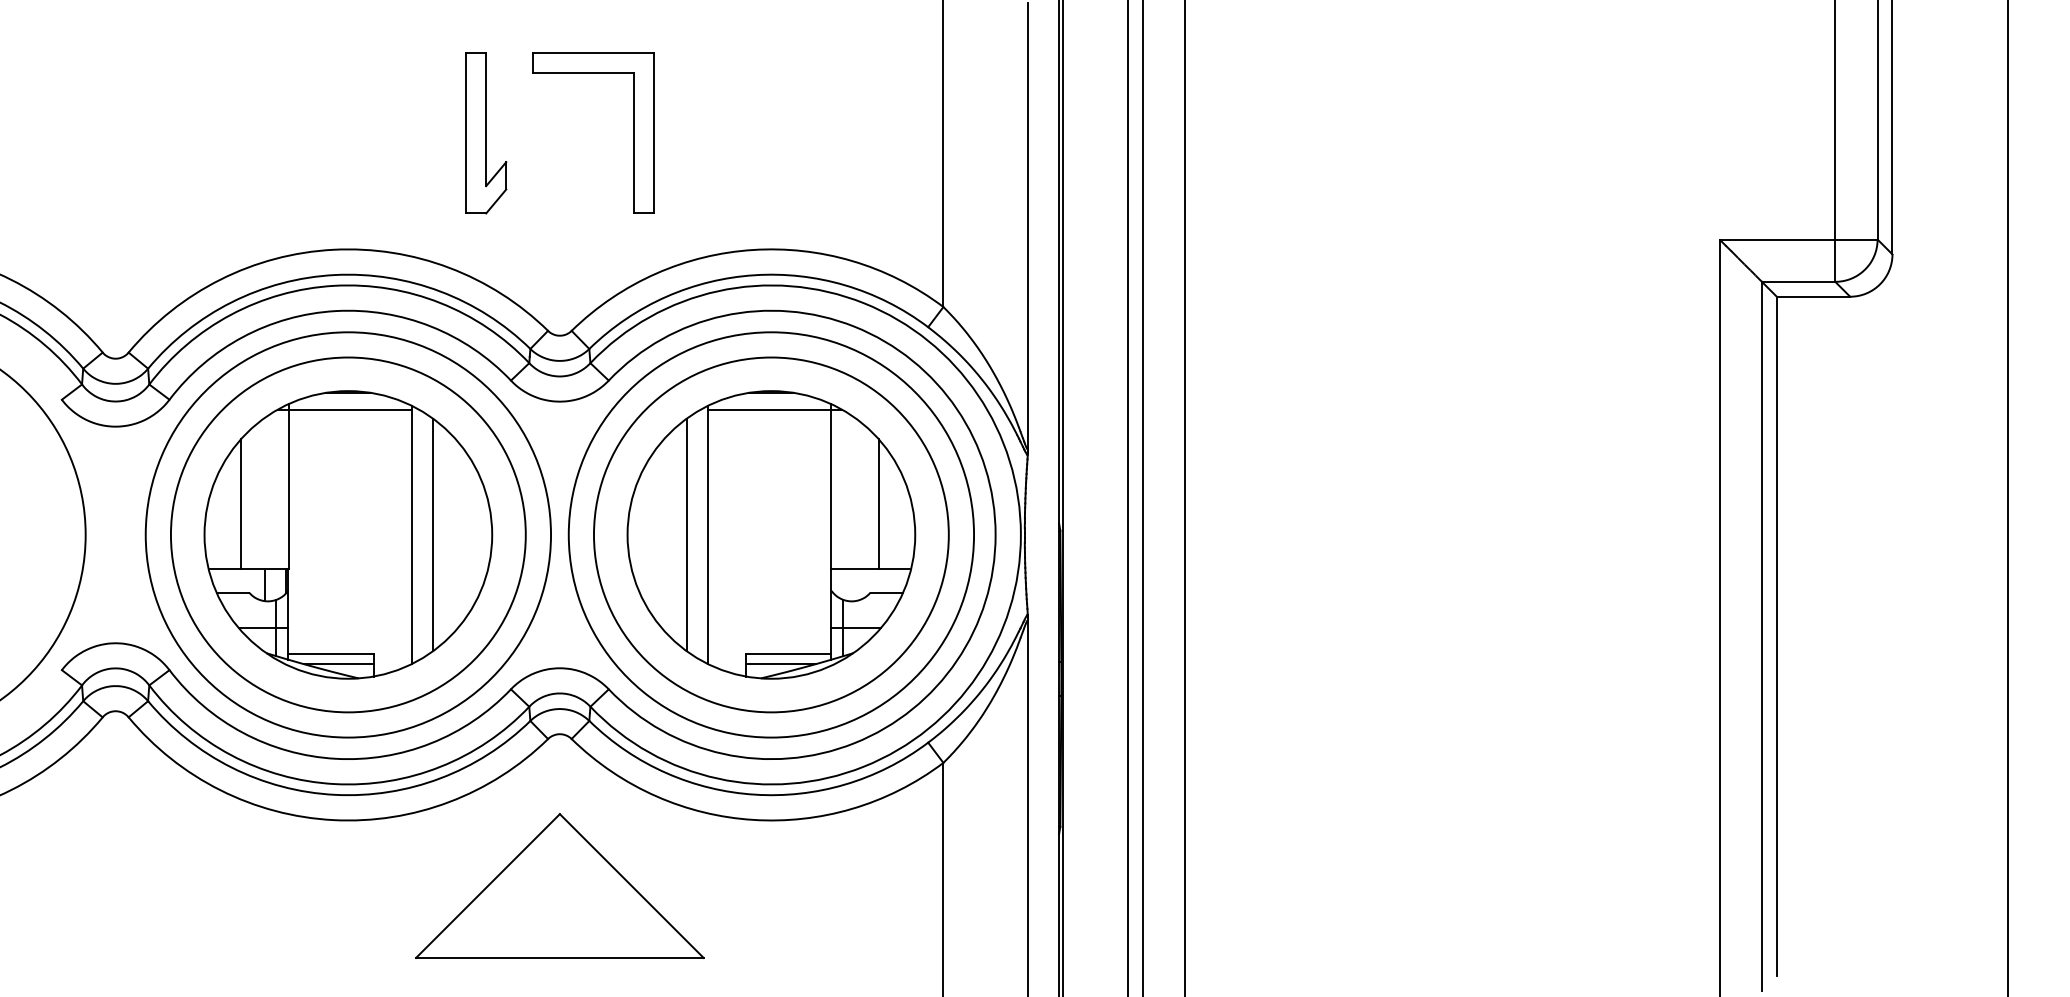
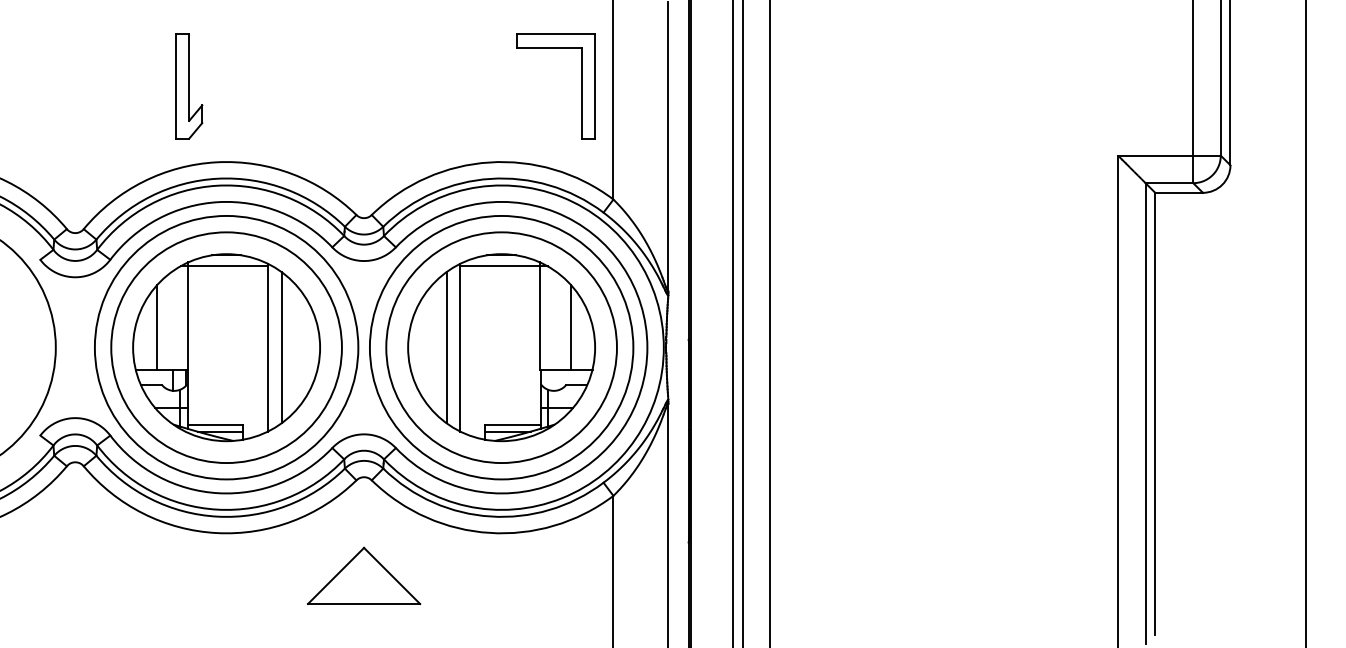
part: (486, 133) -> (189, 86), moved
part: (632, 133) -> (581, 86), moved
part: (558, 885) -> (363, 575), size x0.6

